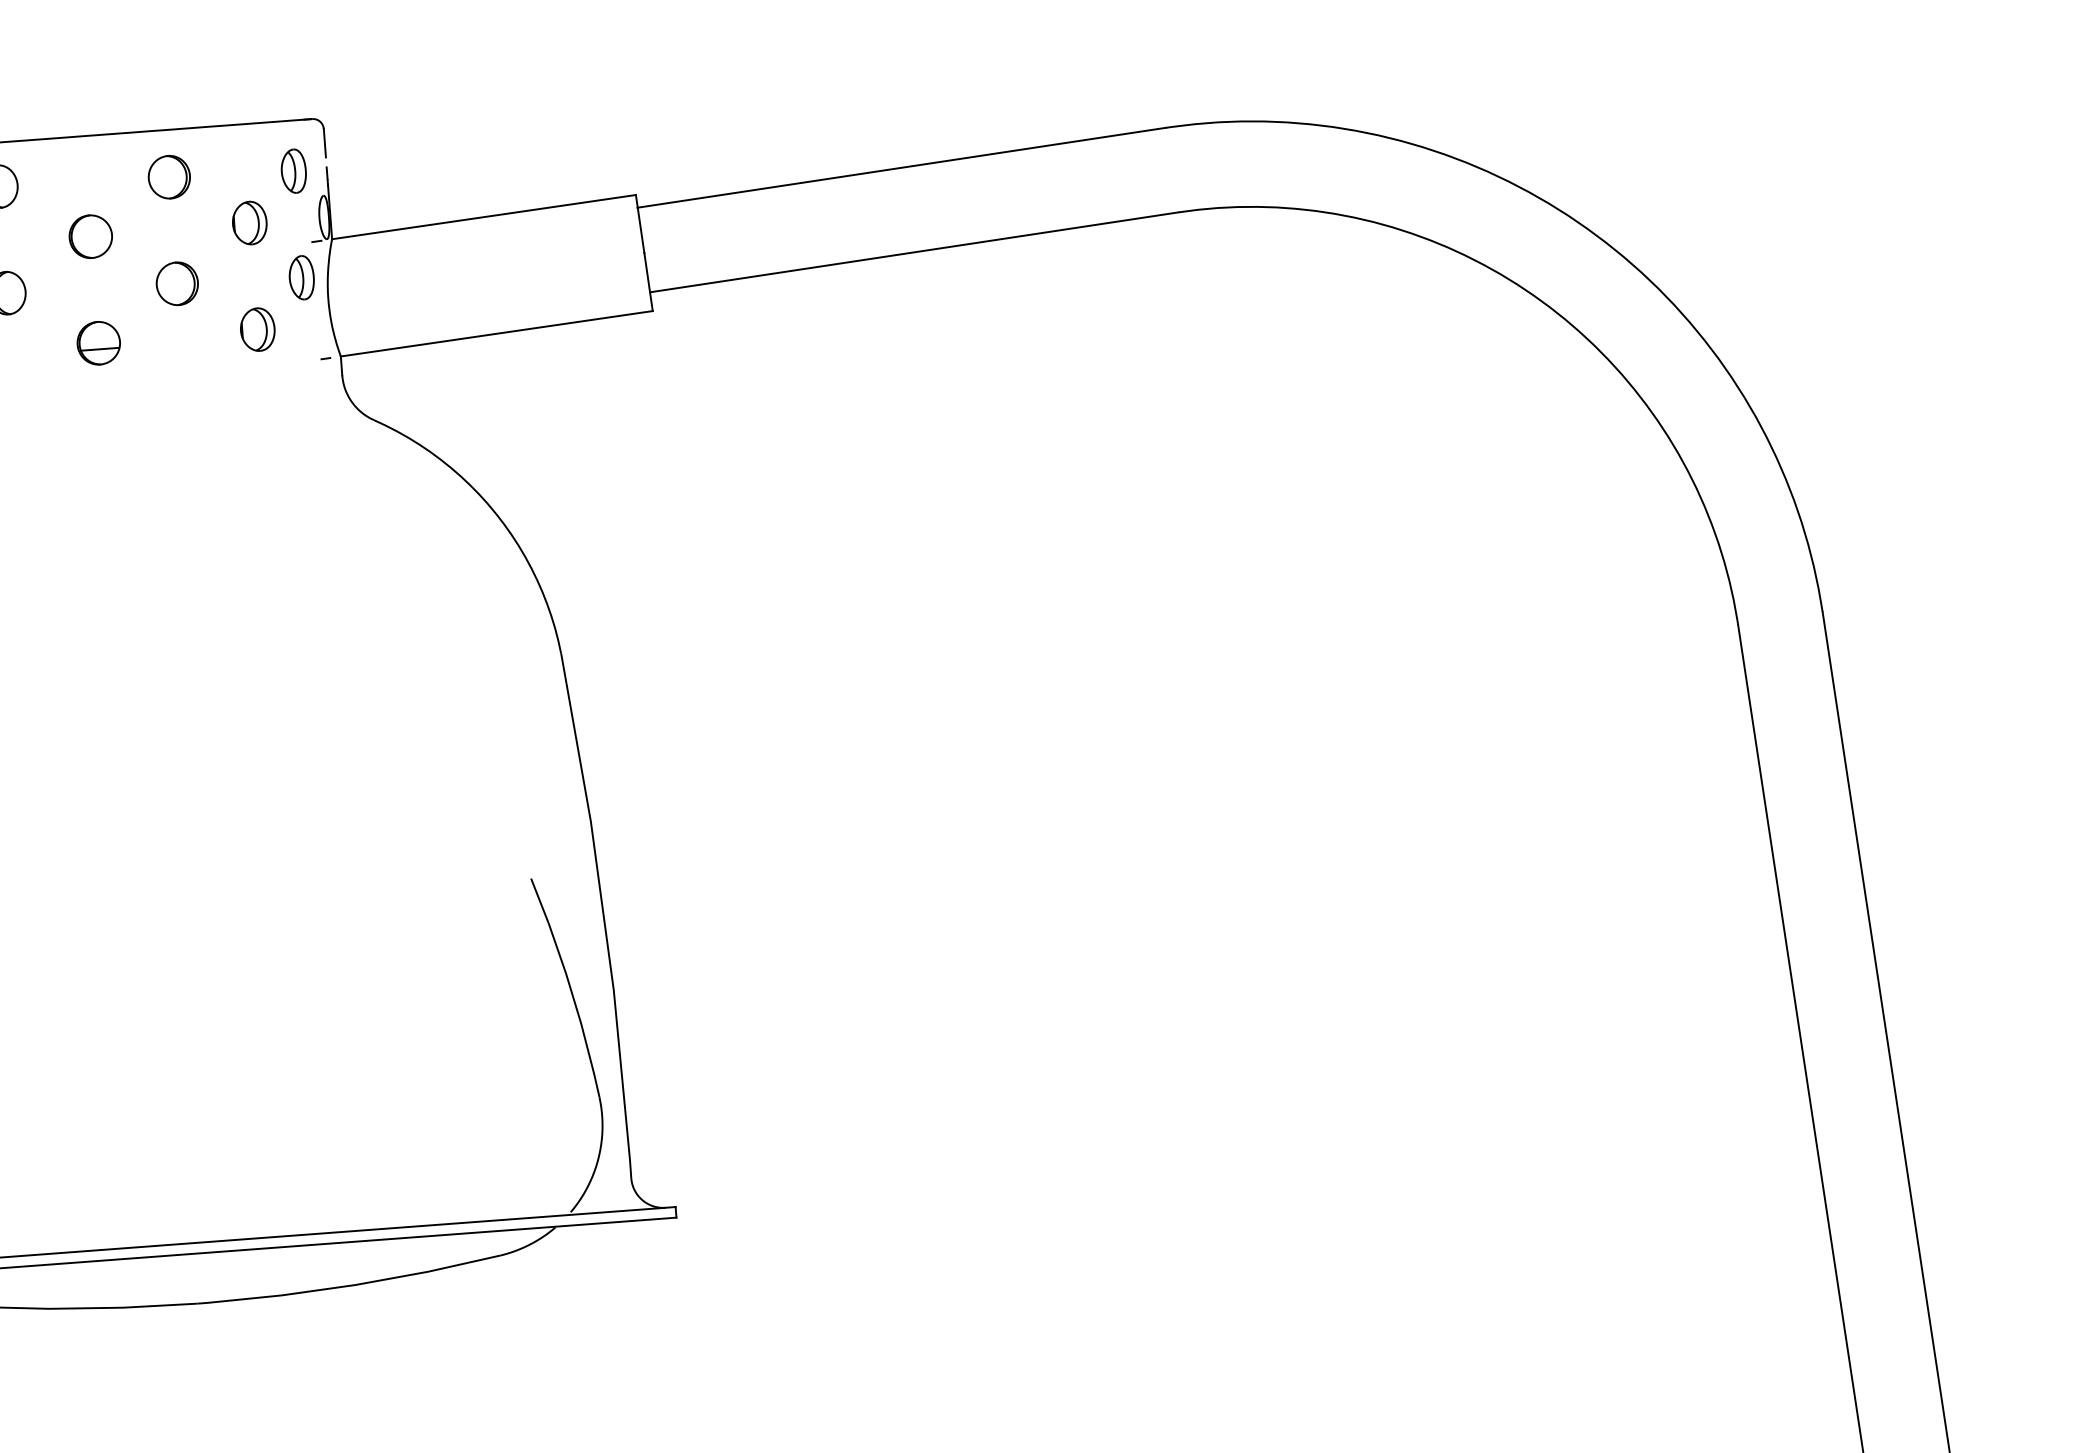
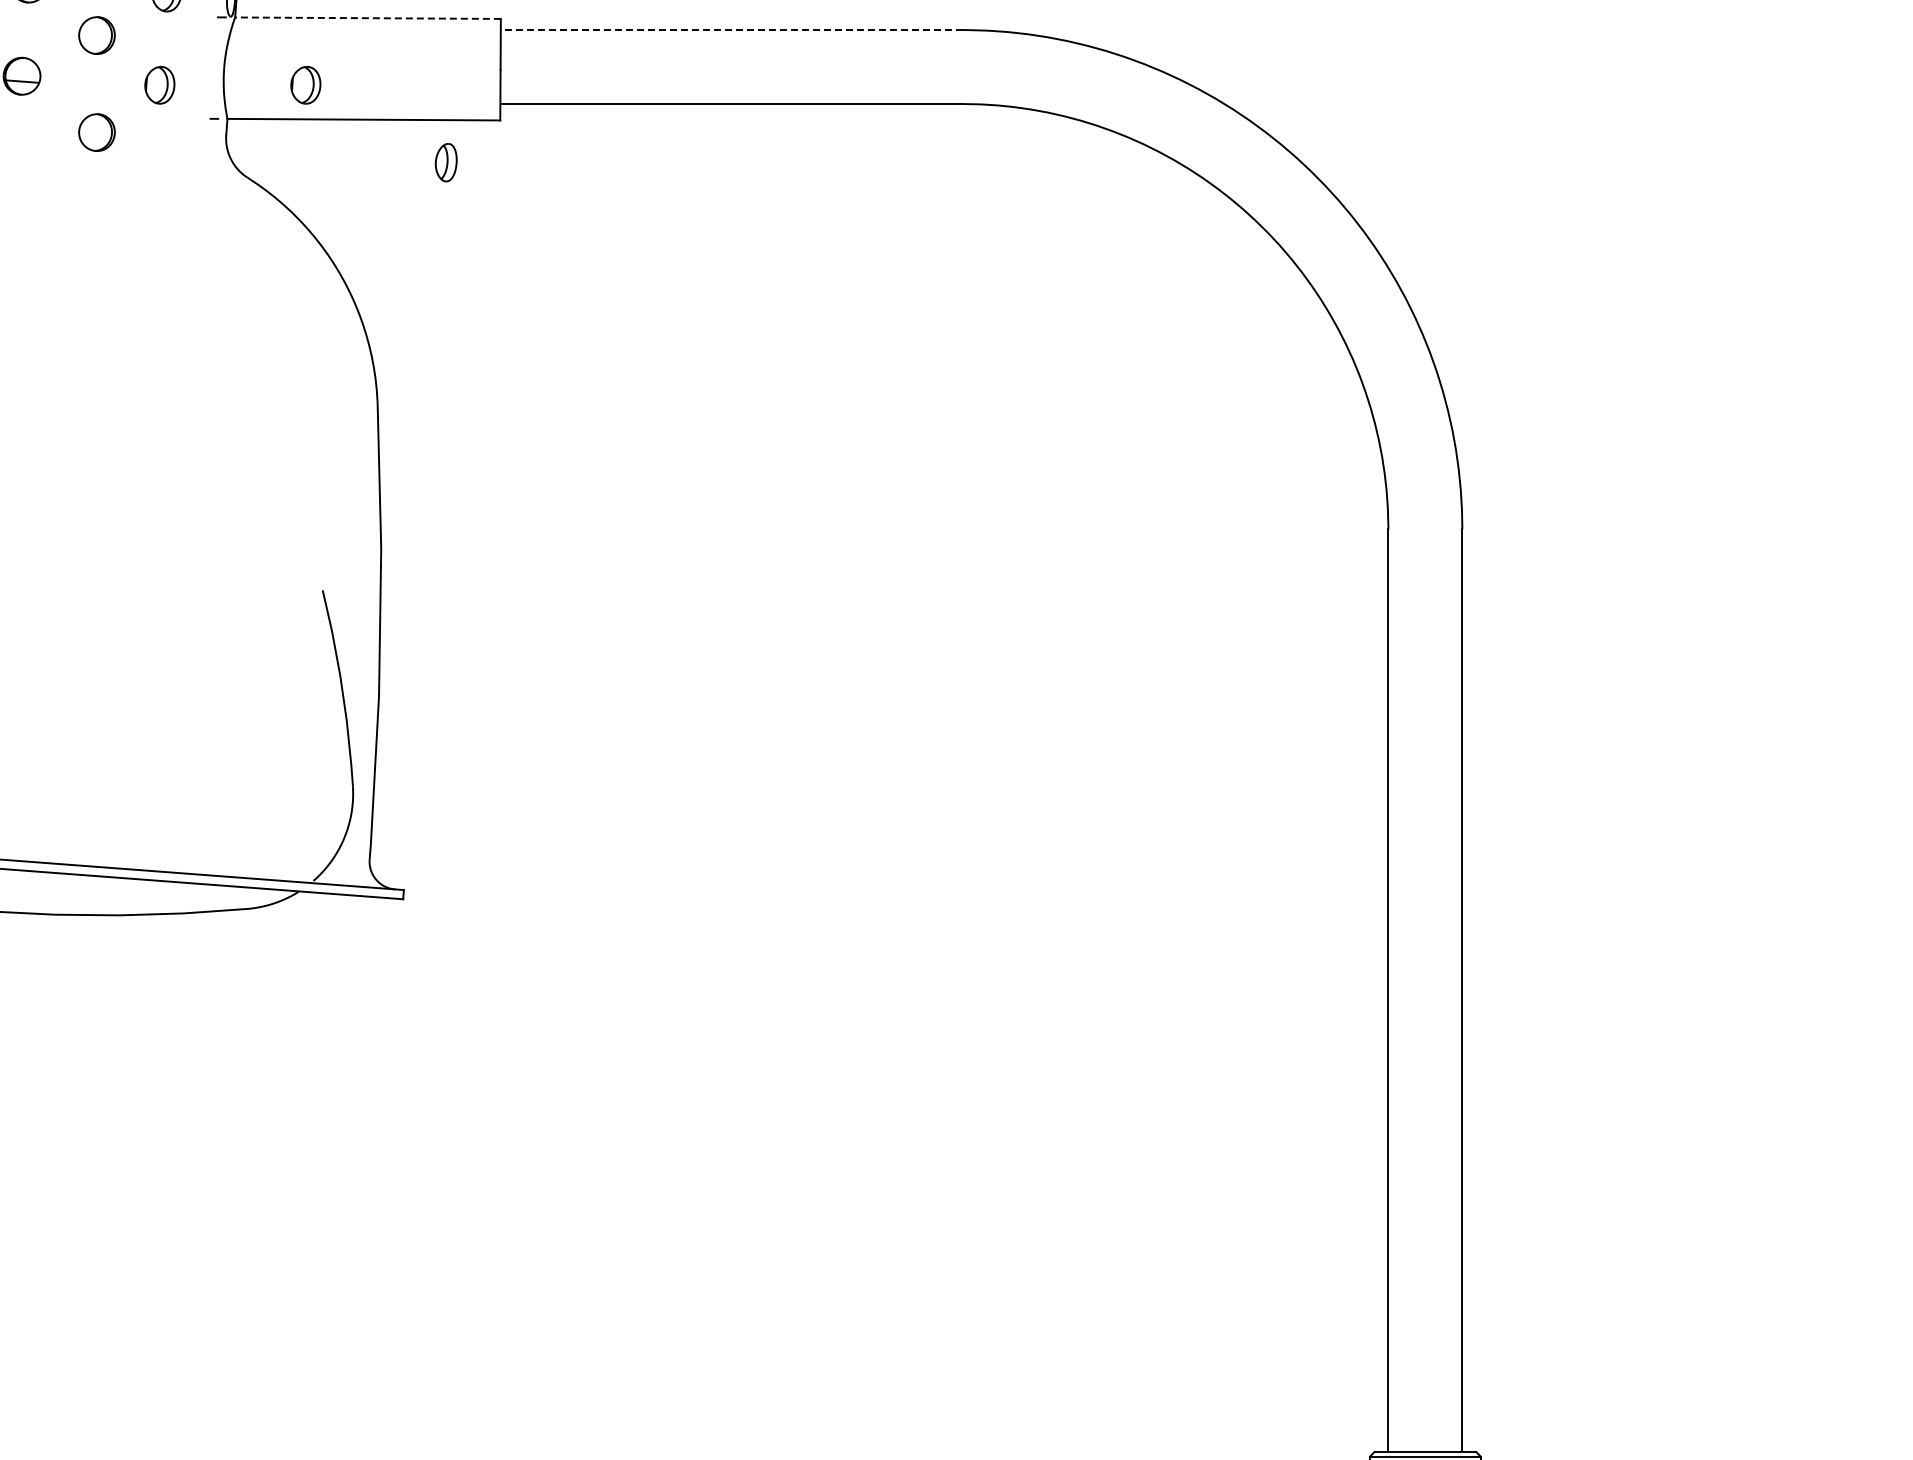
line: (901, 168) -> (731, 30), solid -> dashed
line: (484, 217) -> (368, 18), solid -> dashed
part: (300, 277) -> (445, 162), moved
part: (424, 304) -> (305, 85), added
part: (193, 394) -> (96, 132), added

